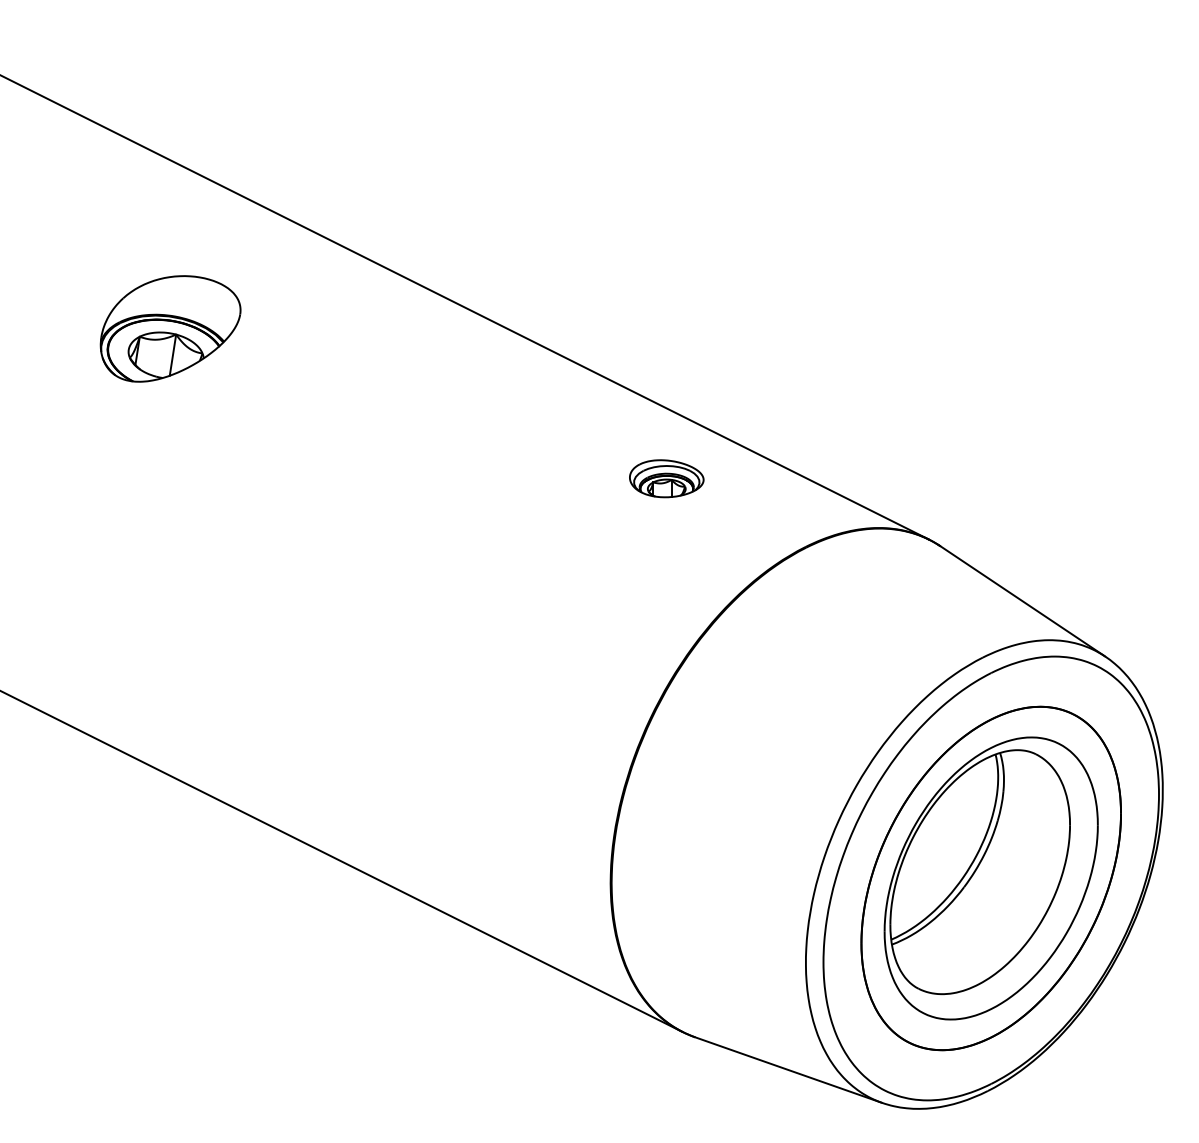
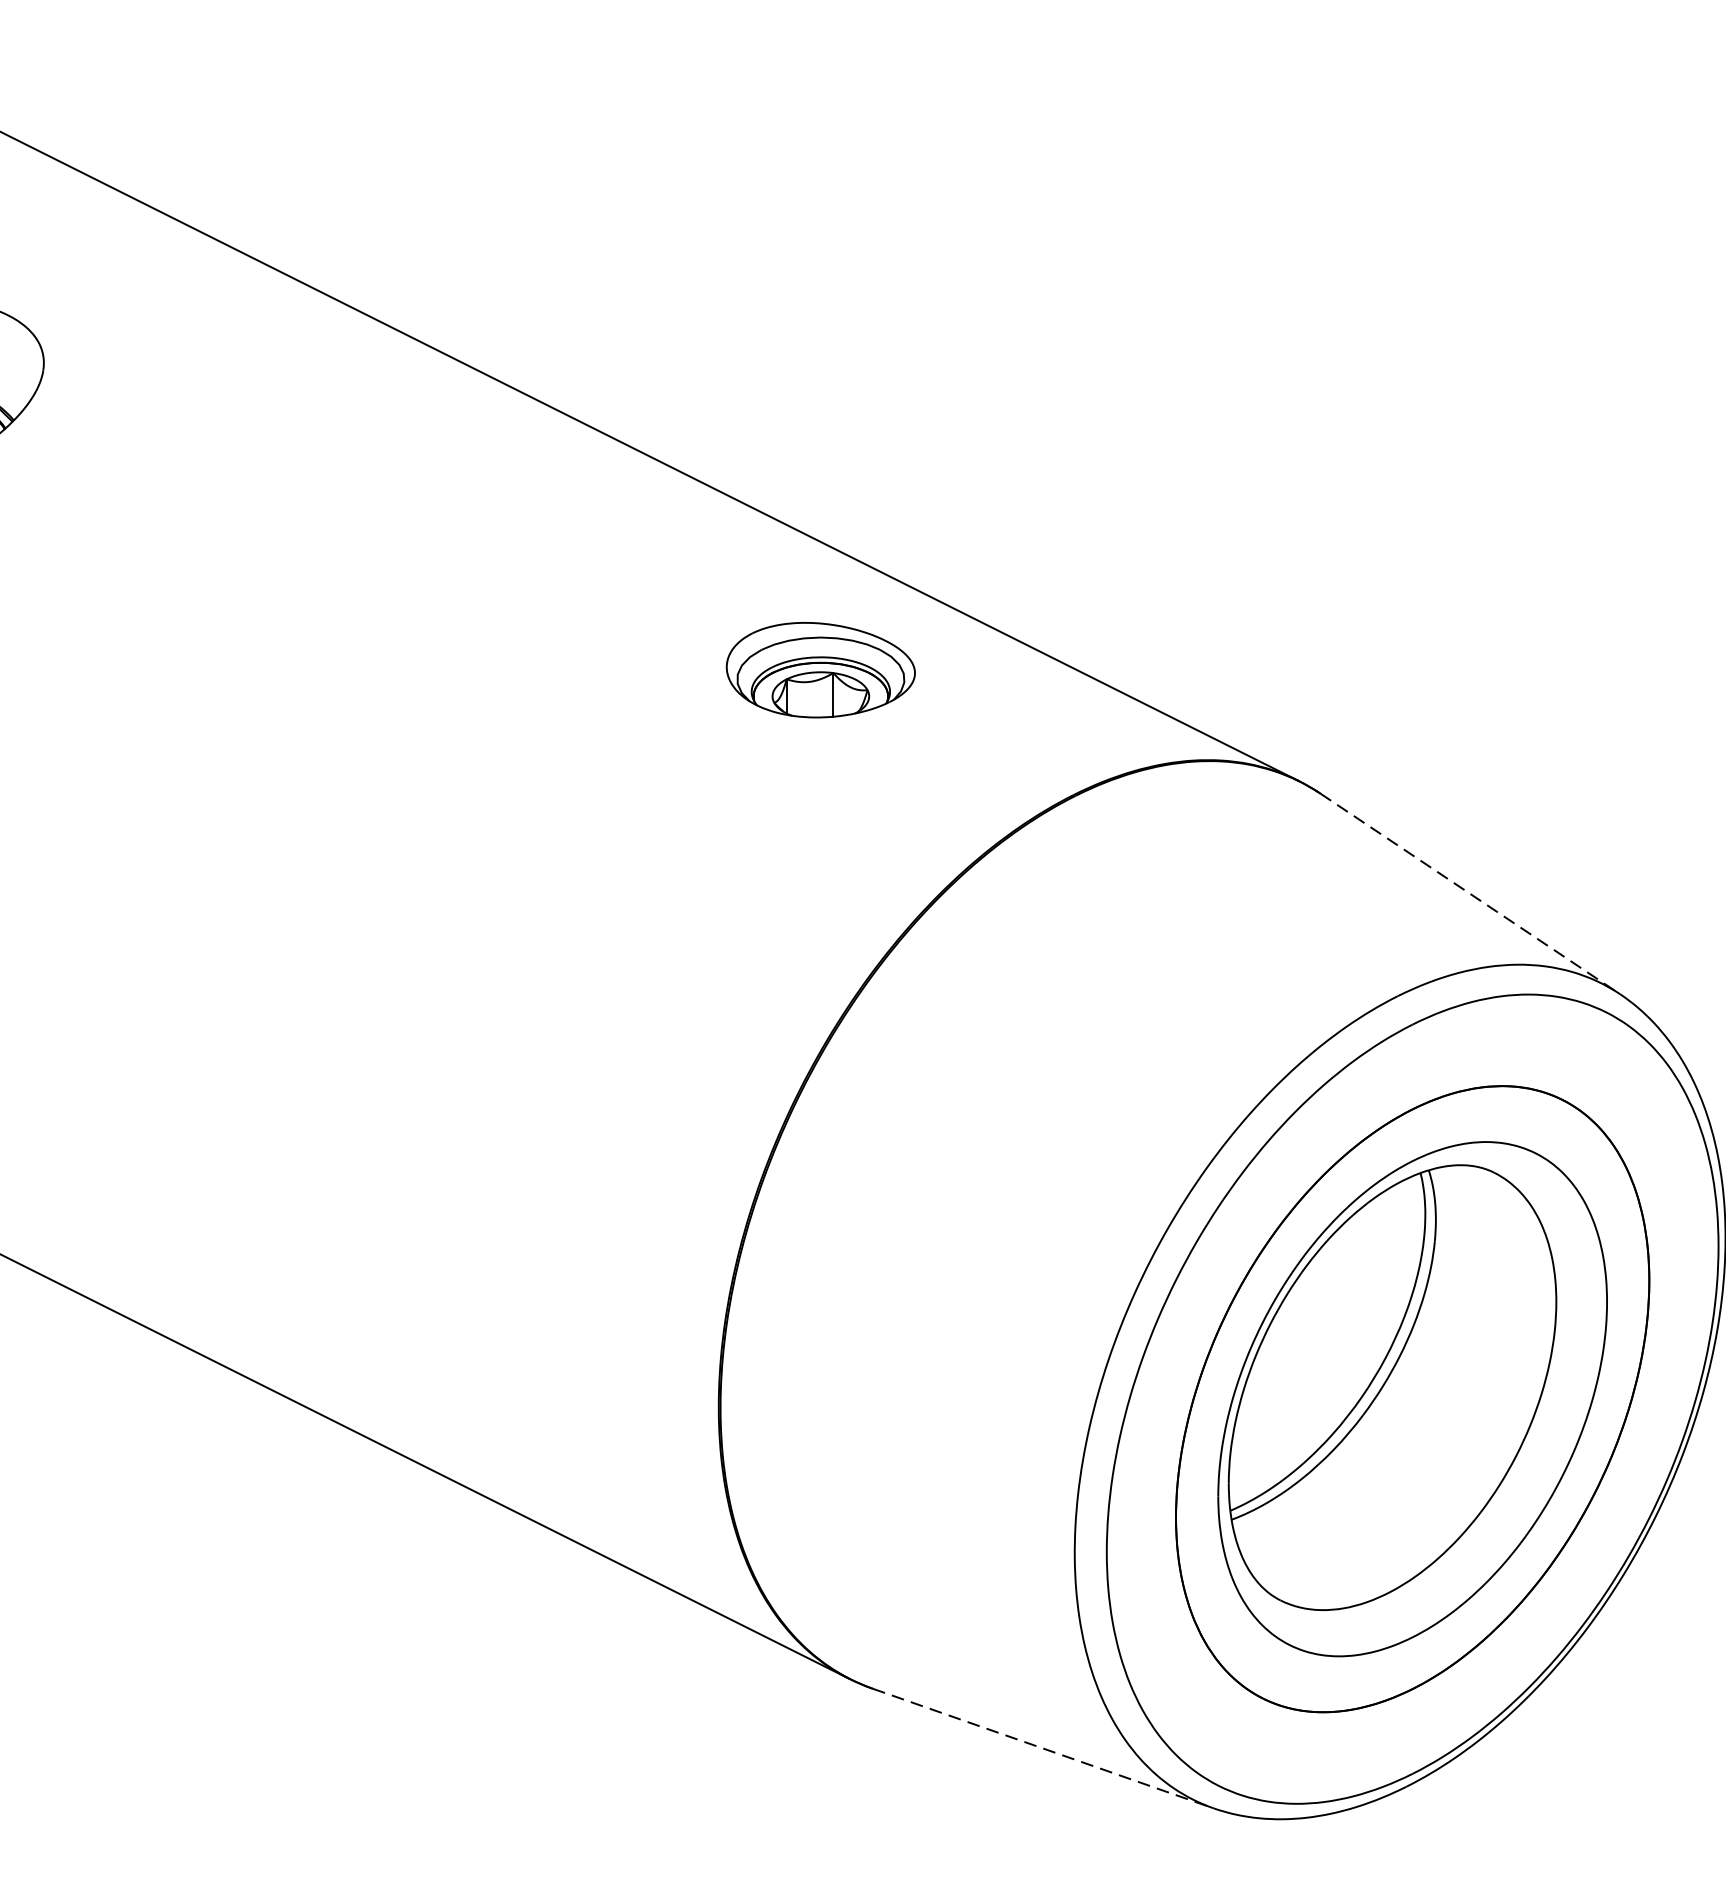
part: (666, 478) -> (820, 669), size x1.4
line: (1022, 601) -> (1469, 894), solid -> dashed
line: (788, 1070) -> (1042, 1749), solid -> dashed

